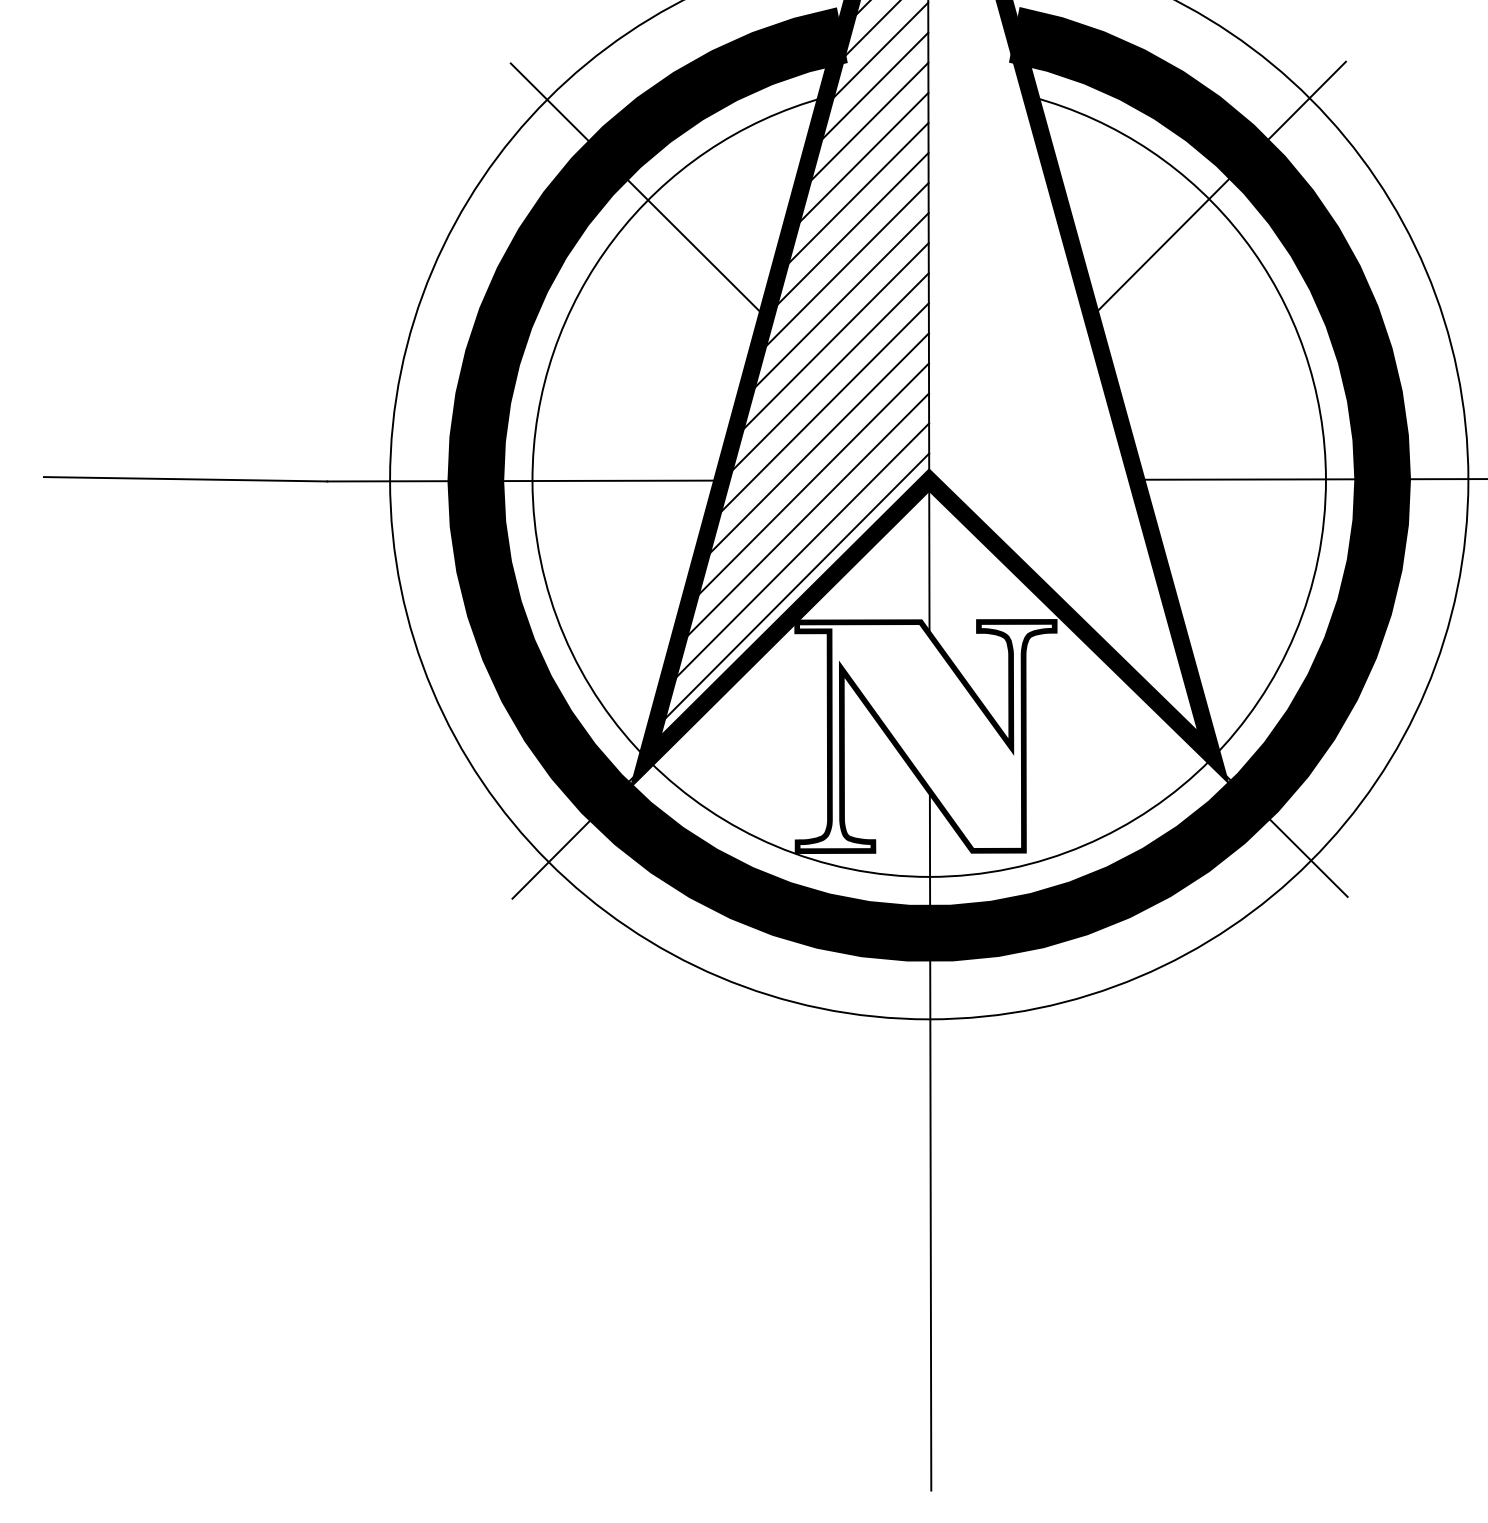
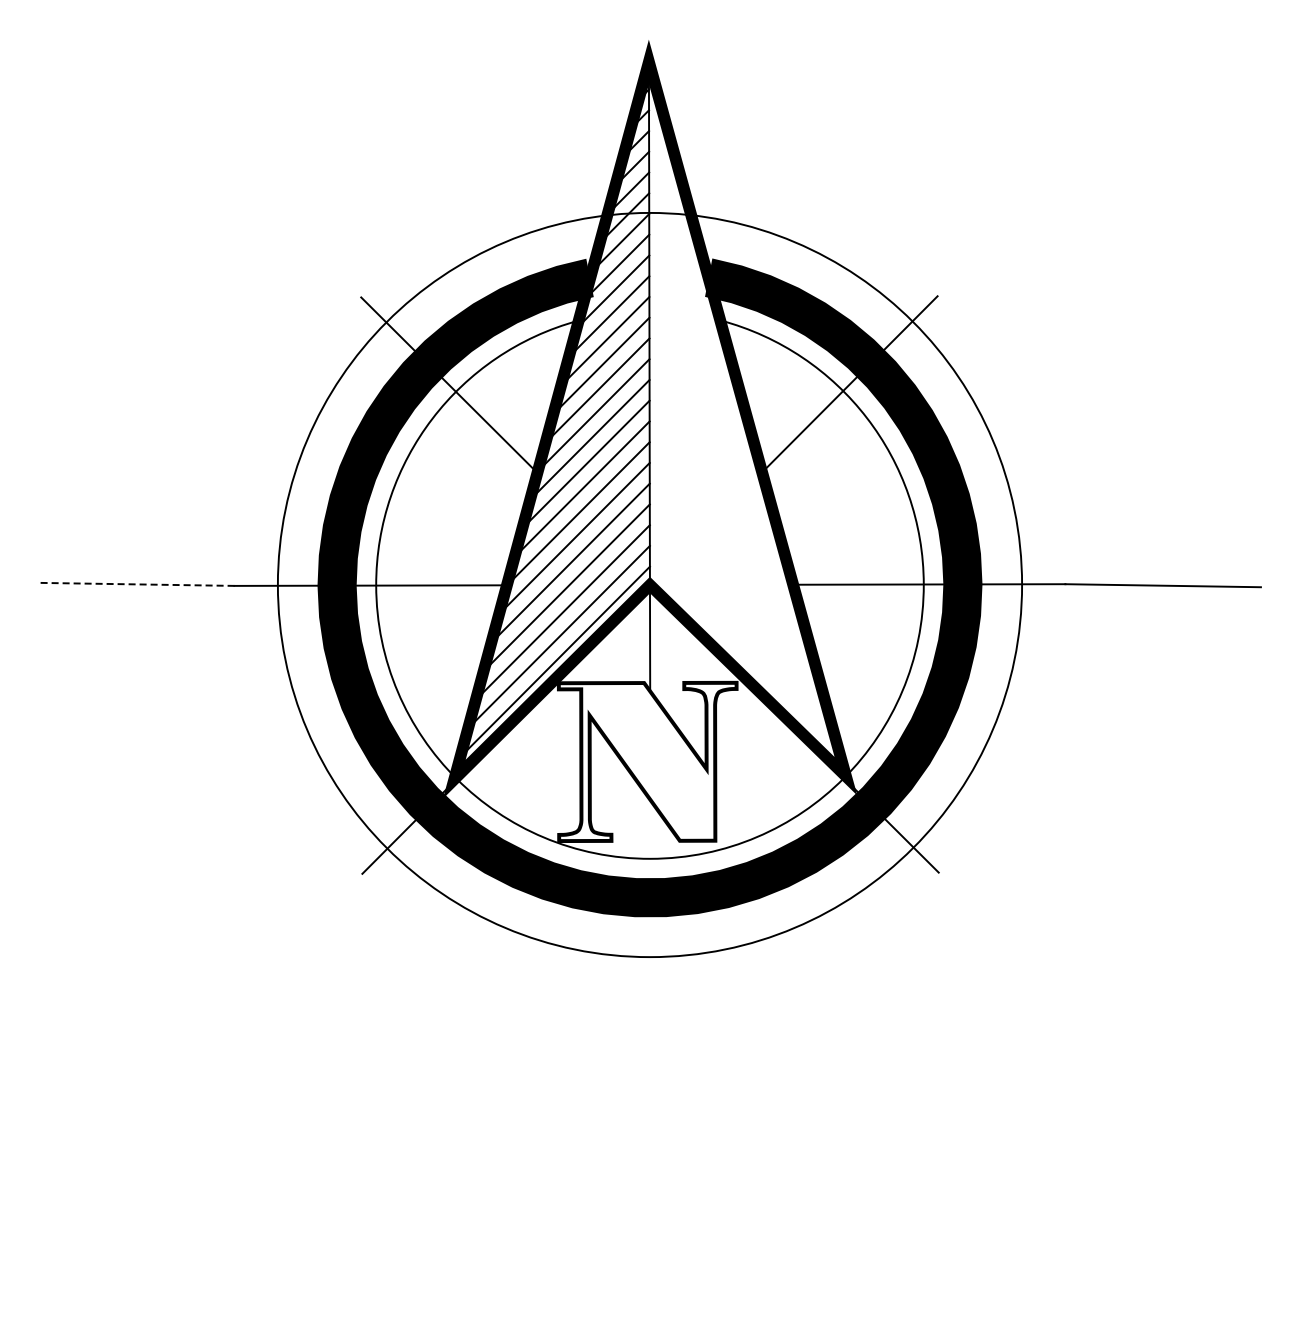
line: (185, 479) -> (136, 584), solid -> dashed
line: (929, 1140) -> (650, 1040), removed

